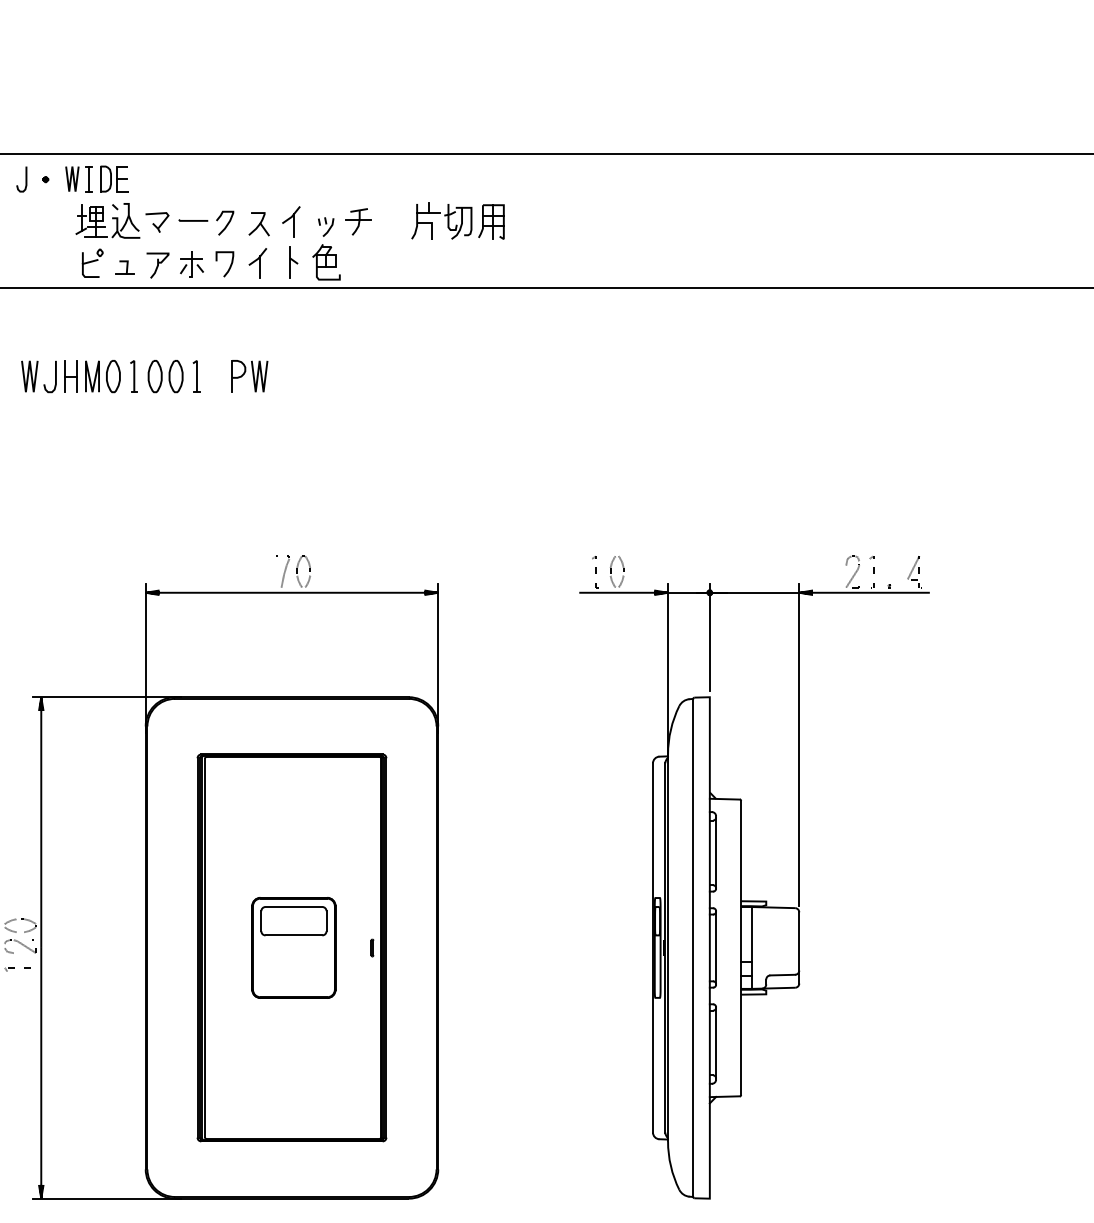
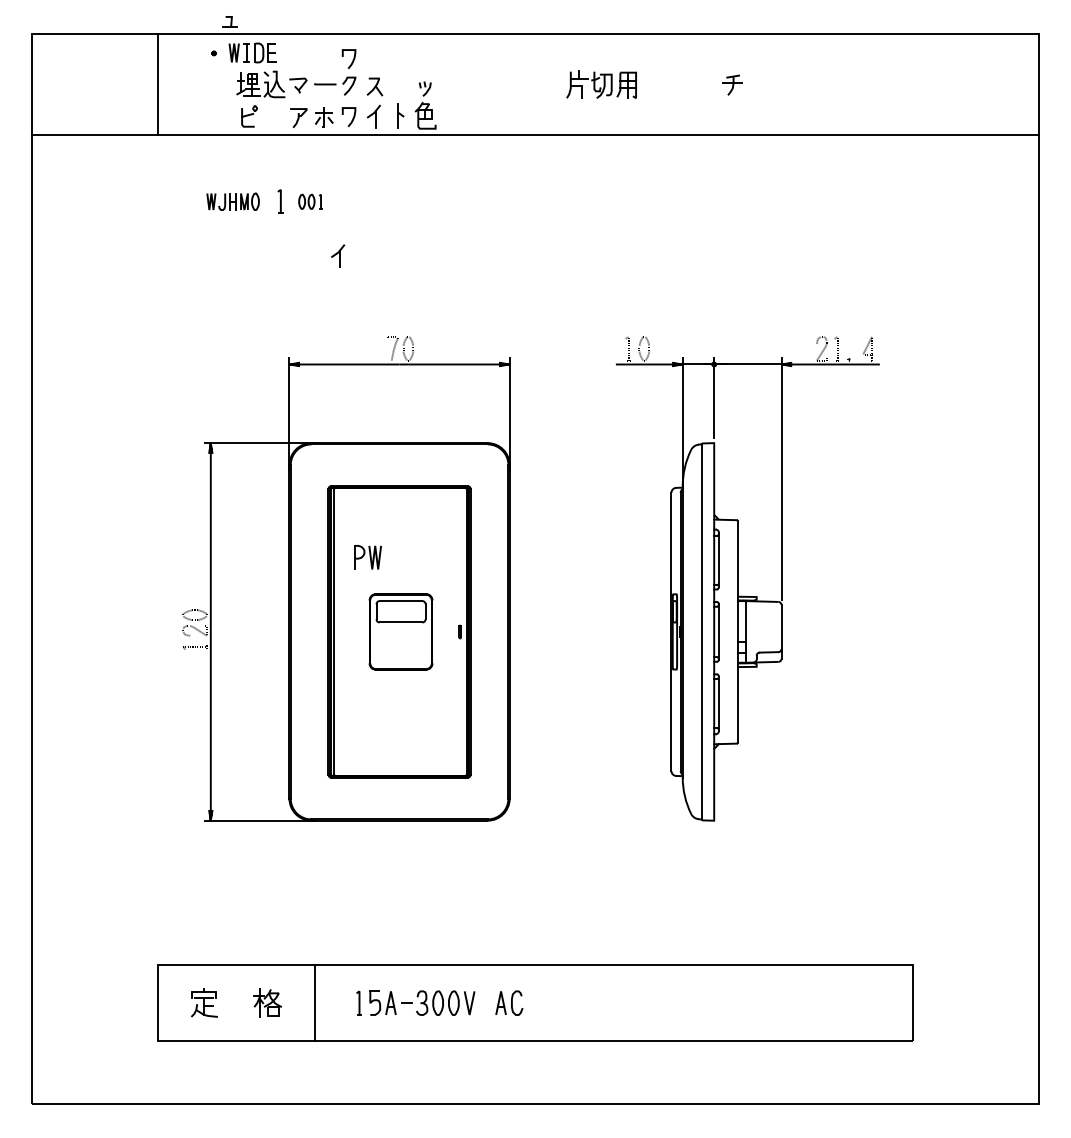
curve: (24, 179) -> (198, 53), removed
curve: (229, 189) -> (352, 60), added
part: (291, 220) -> (338, 255), moved
part: (358, 220) -> (732, 84), moved
part: (457, 220) -> (601, 84), moved
part: (124, 267) -> (229, 21), moved
part: (70, 376) -> (232, 201), size x0.7
part: (173, 376) -> (310, 201), size x0.6
part: (249, 376) -> (367, 557), moved

